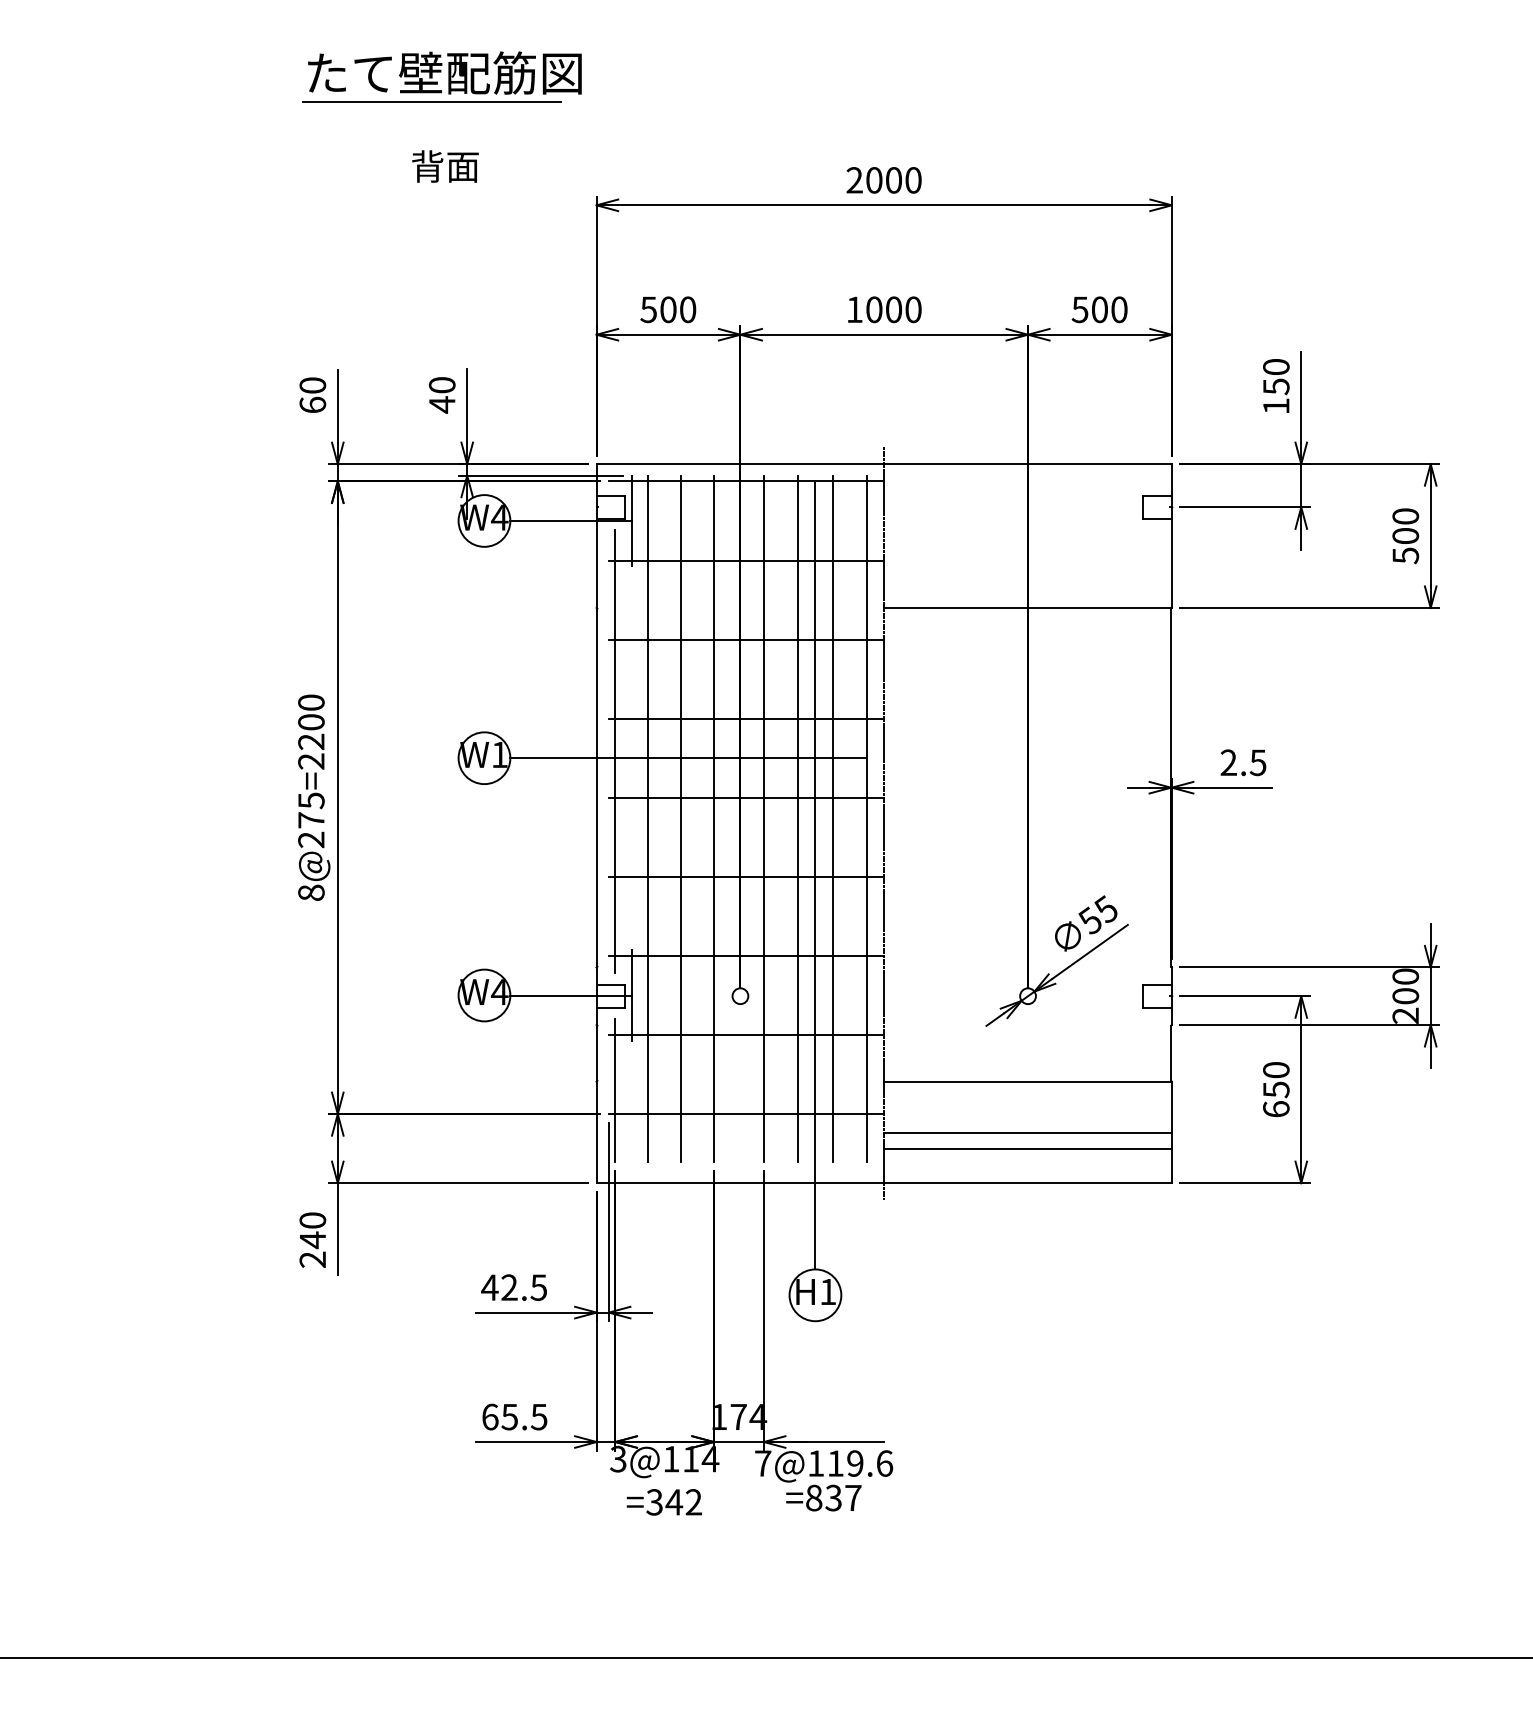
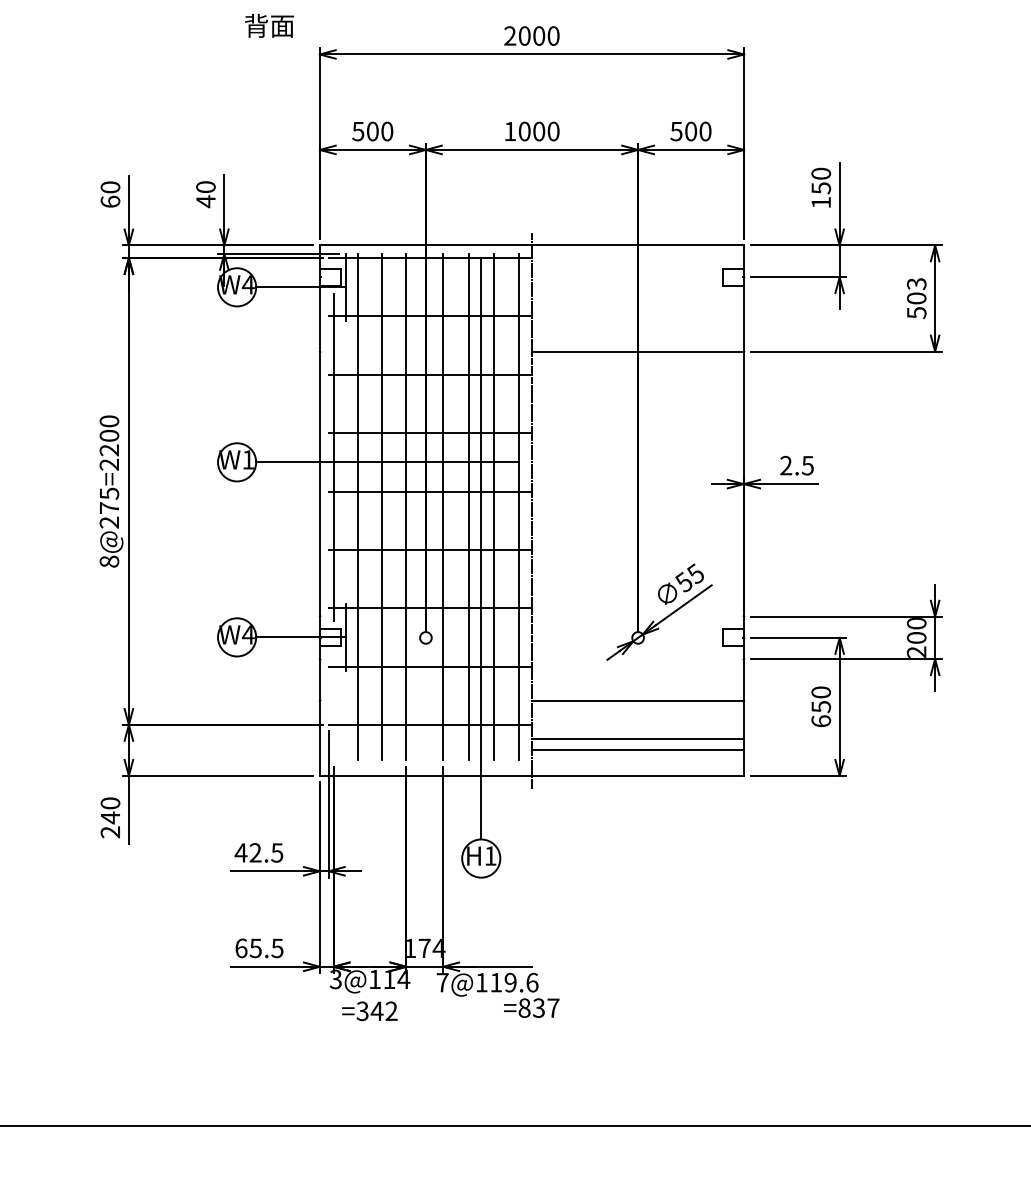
text: (445, 166) -> (269, 25), moved
text: (1405, 516) -> (916, 284), 500 -> 503
line: (615, 1090) -> (333, 707), removed
text: (823, 1497) -> (531, 1007), moved

